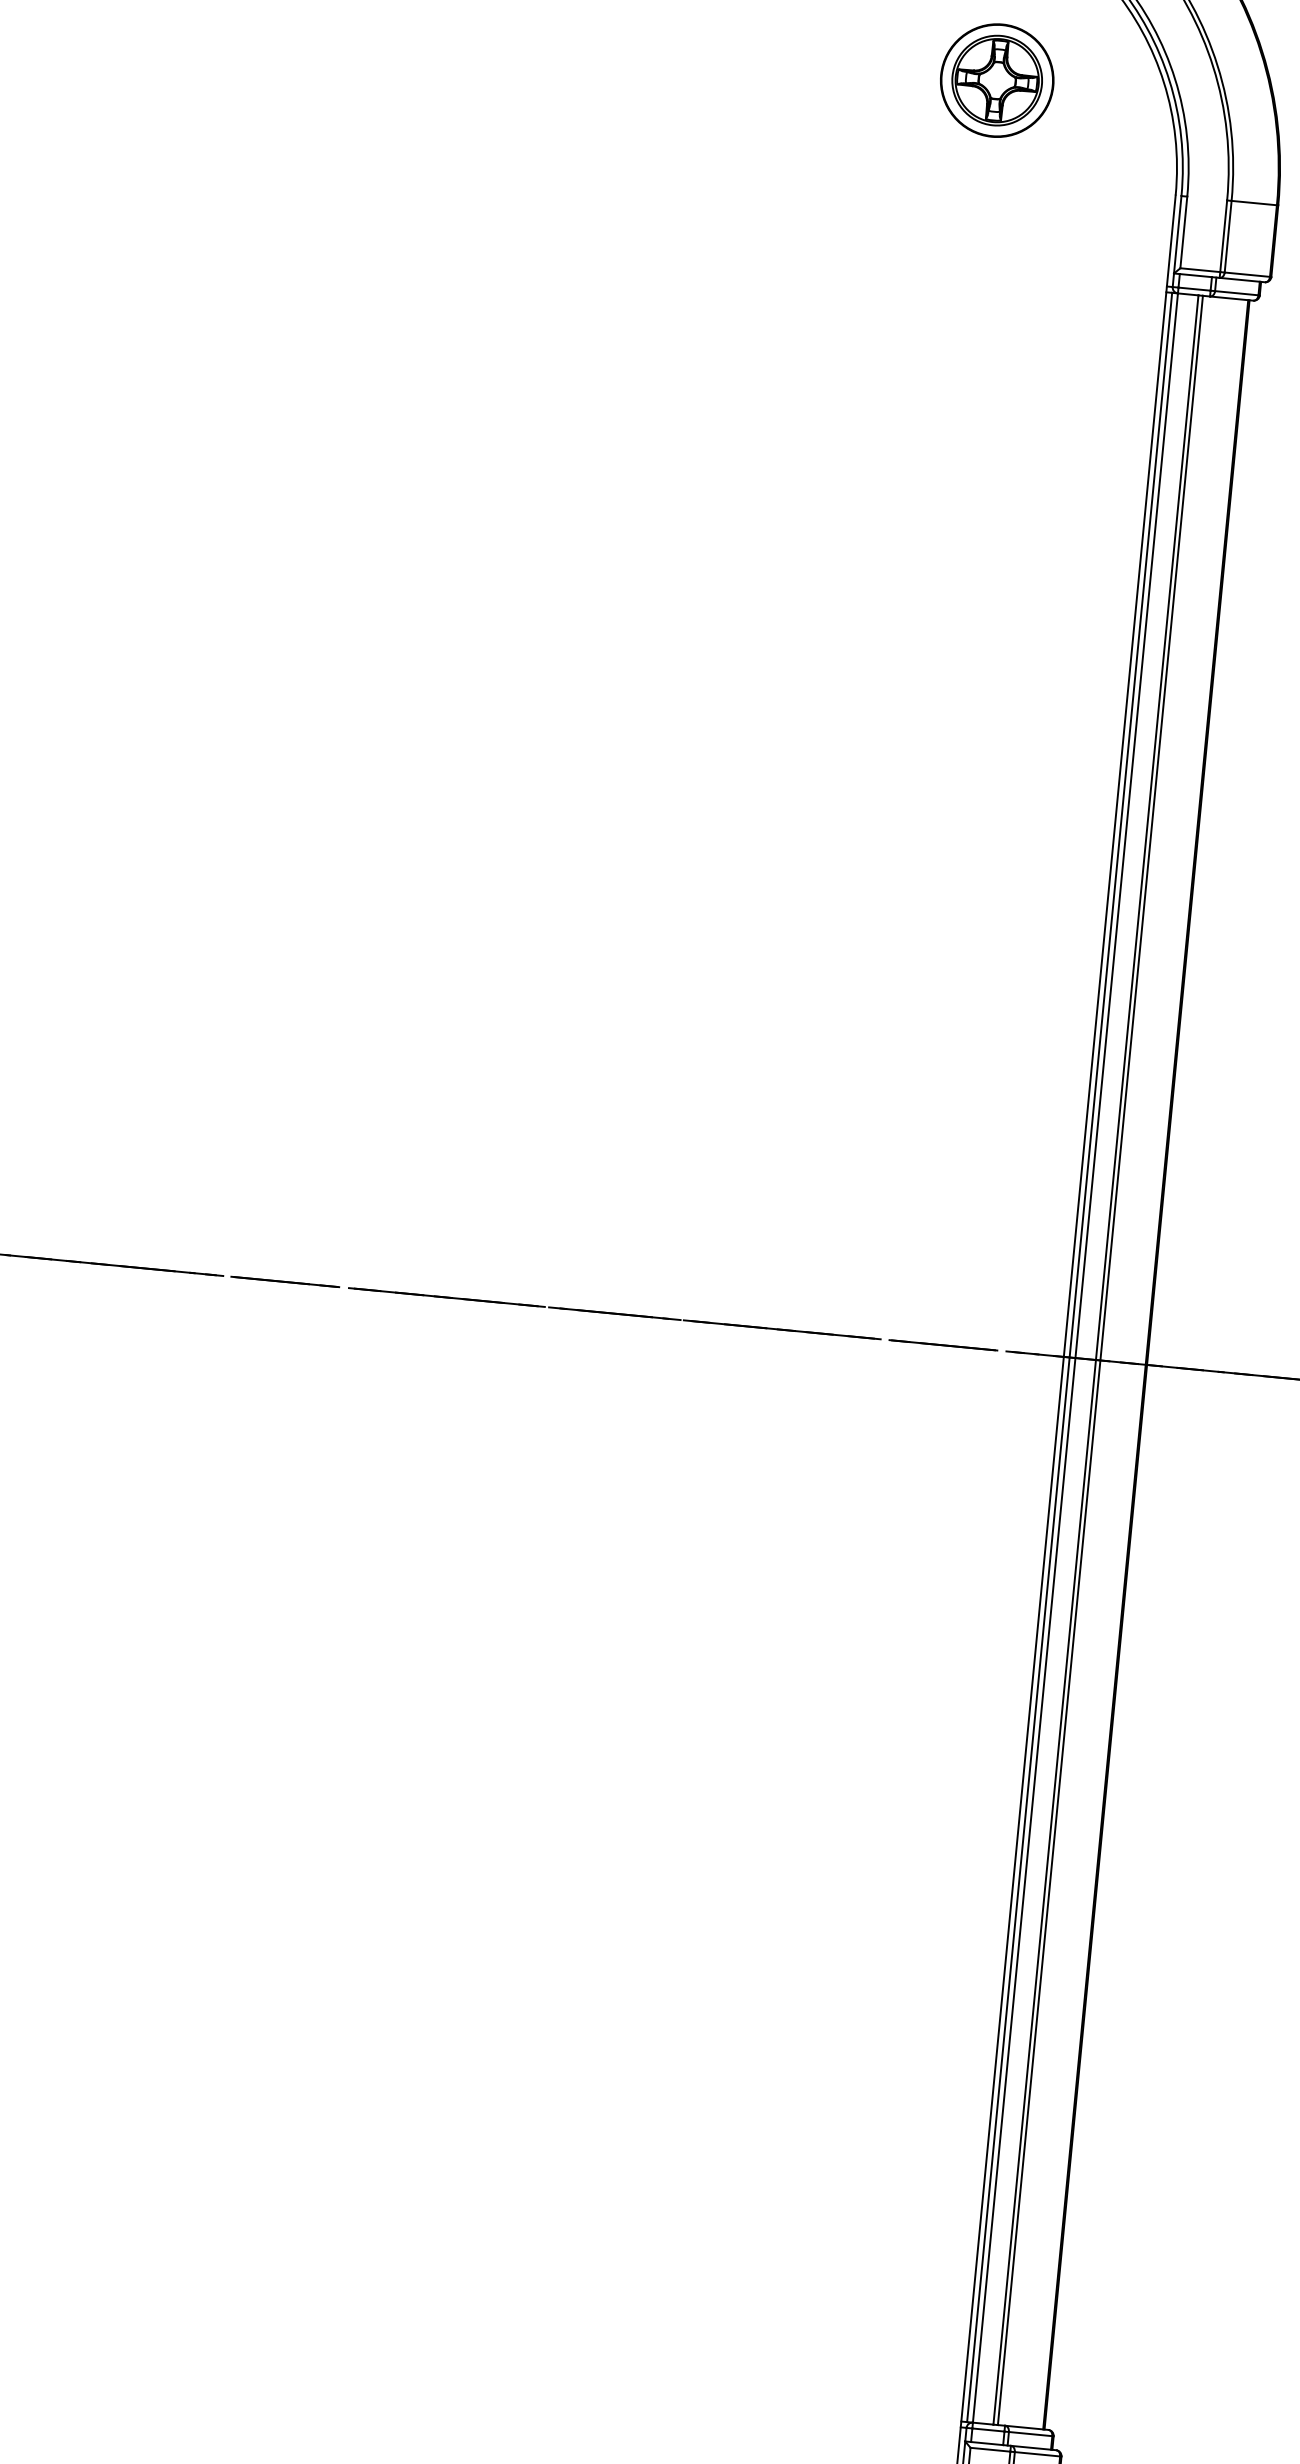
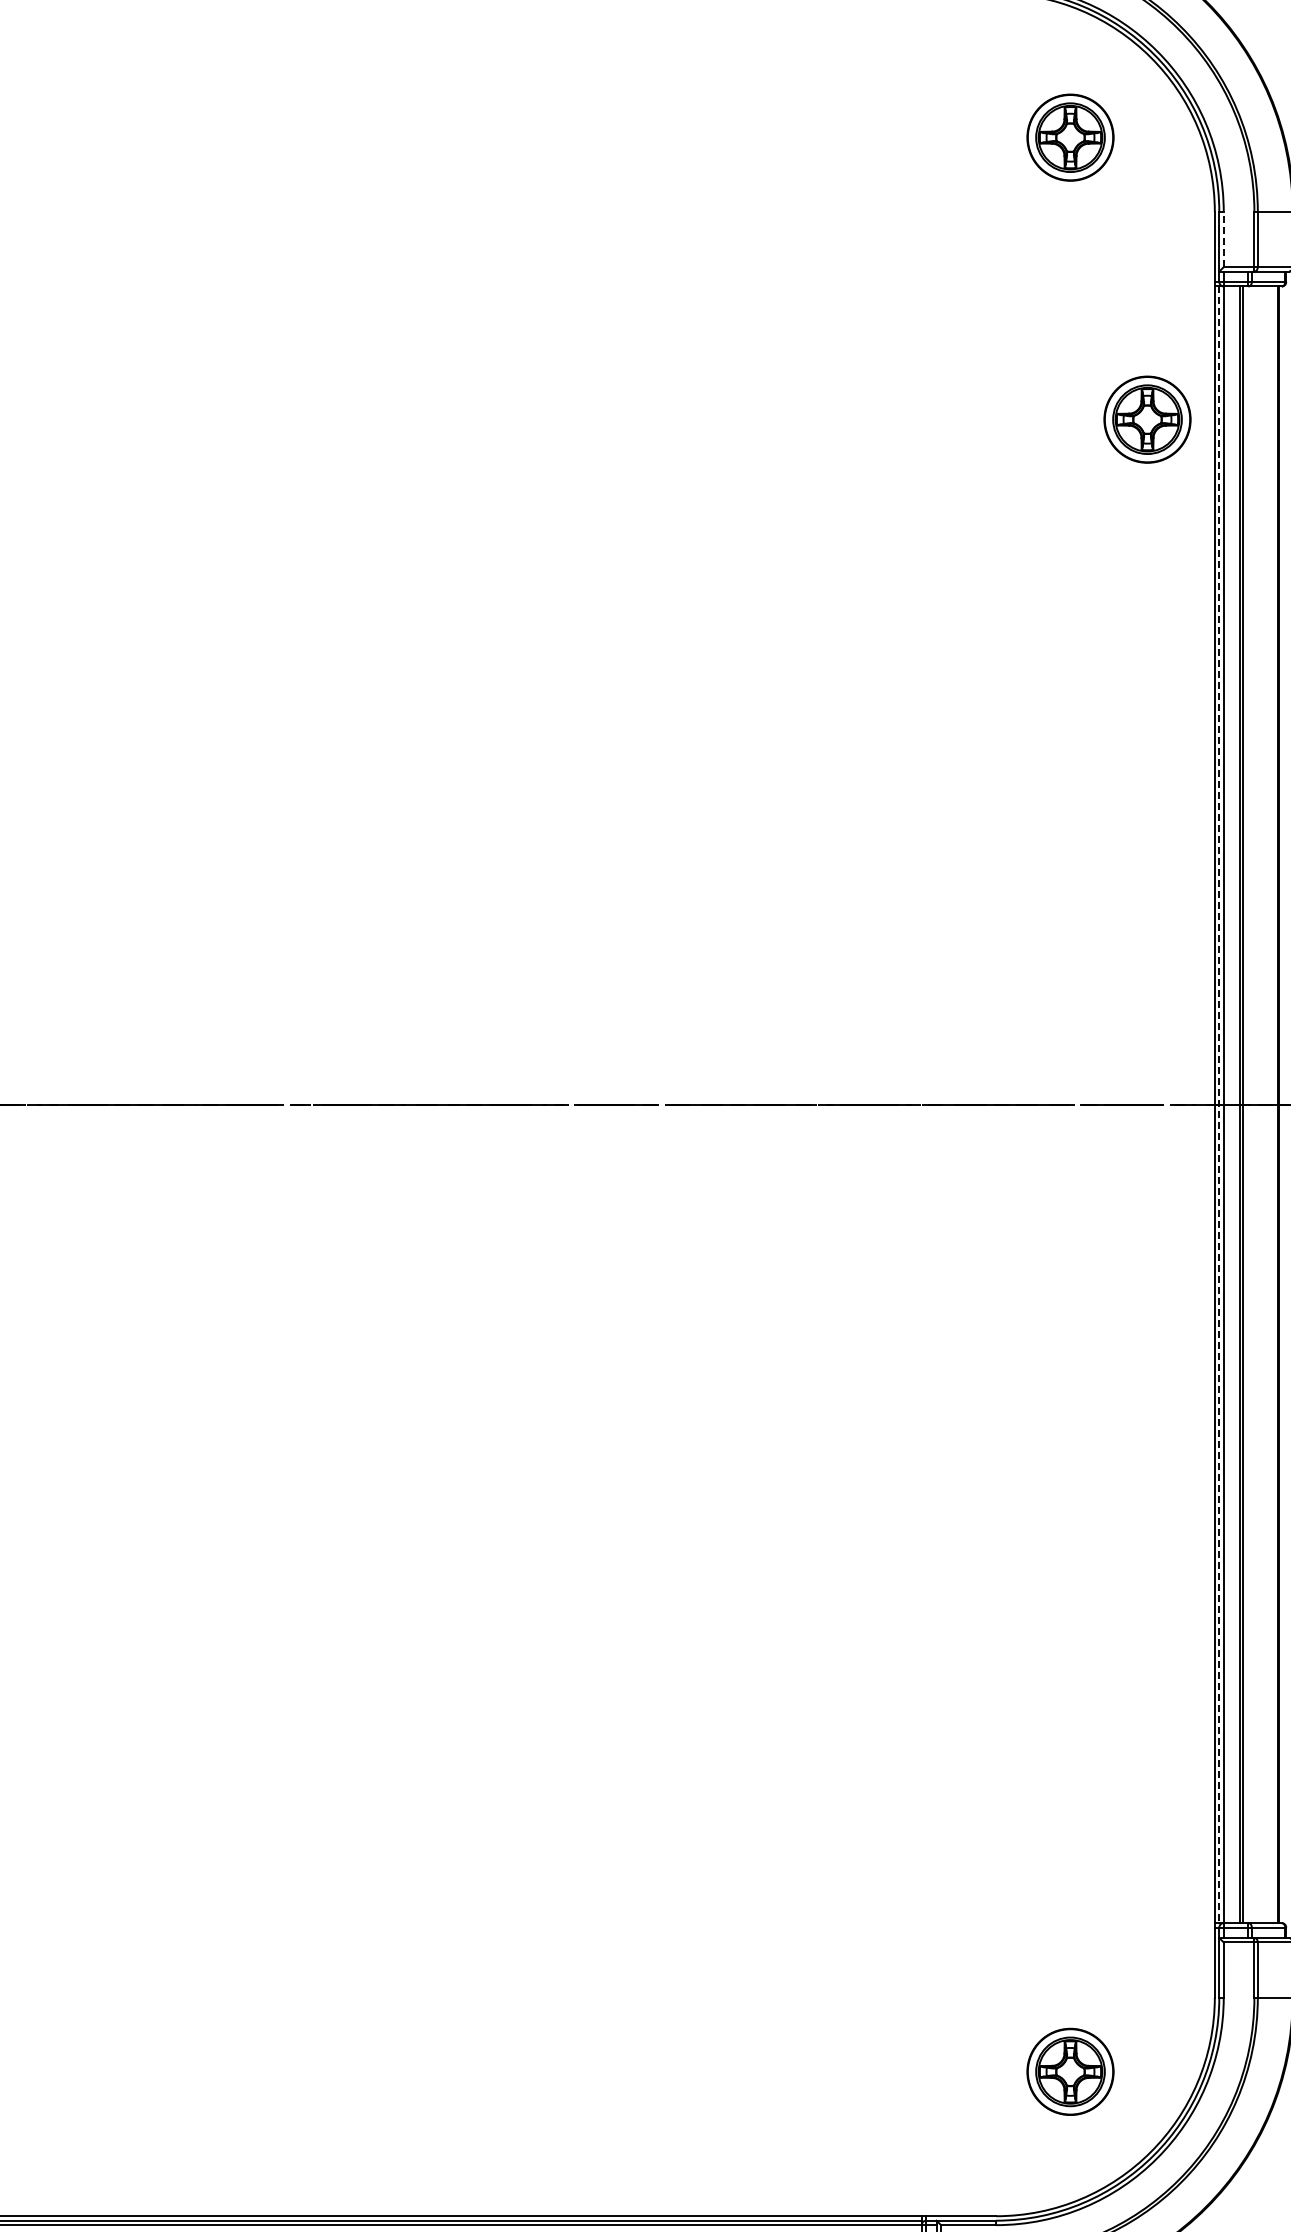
line: (1183, 232) -> (1223, 239), solid -> dashed
part: (1062, 456) -> (1147, 419), added
line: (1069, 1358) -> (1219, 1105), solid -> dashed

